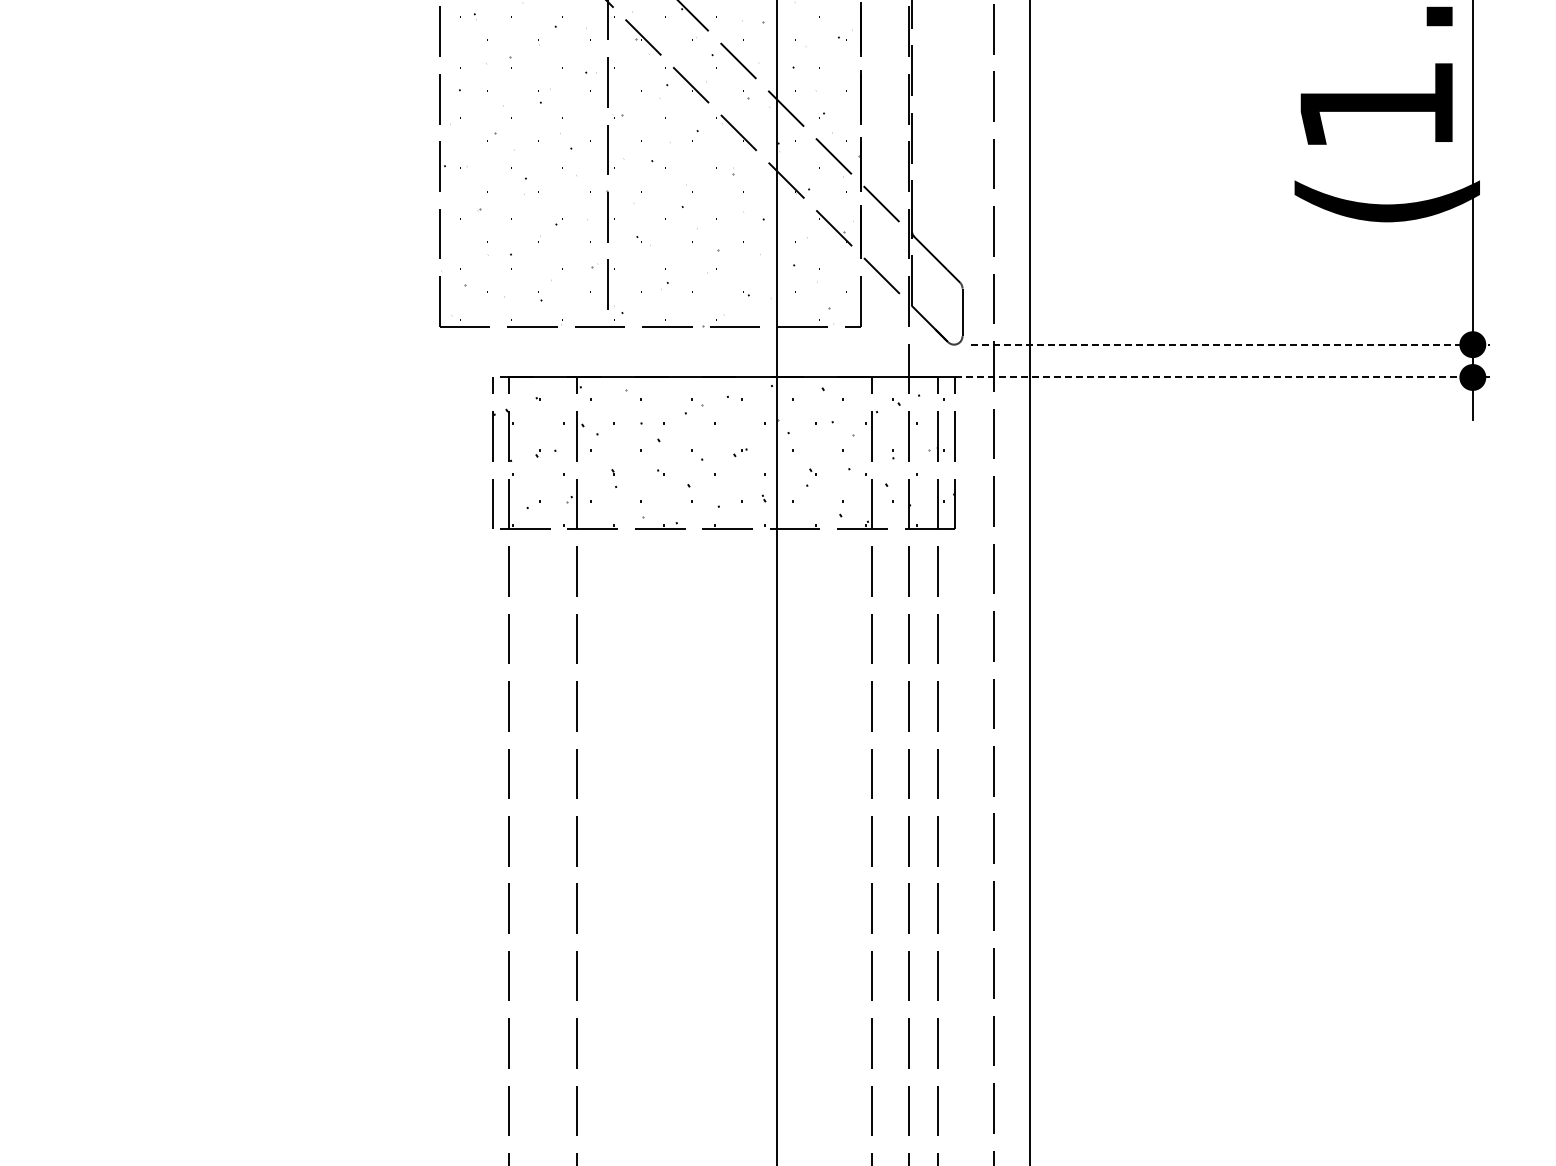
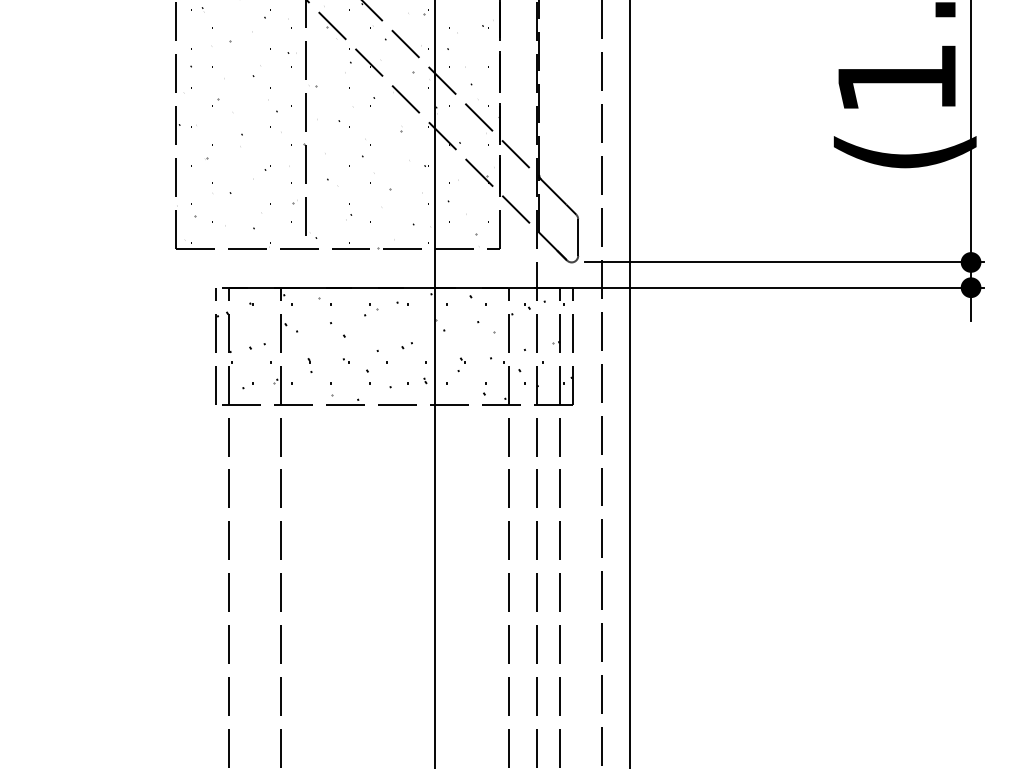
line: (1230, 344) -> (784, 262), dashed -> solid
line: (1223, 377) -> (779, 287), dashed -> solid

